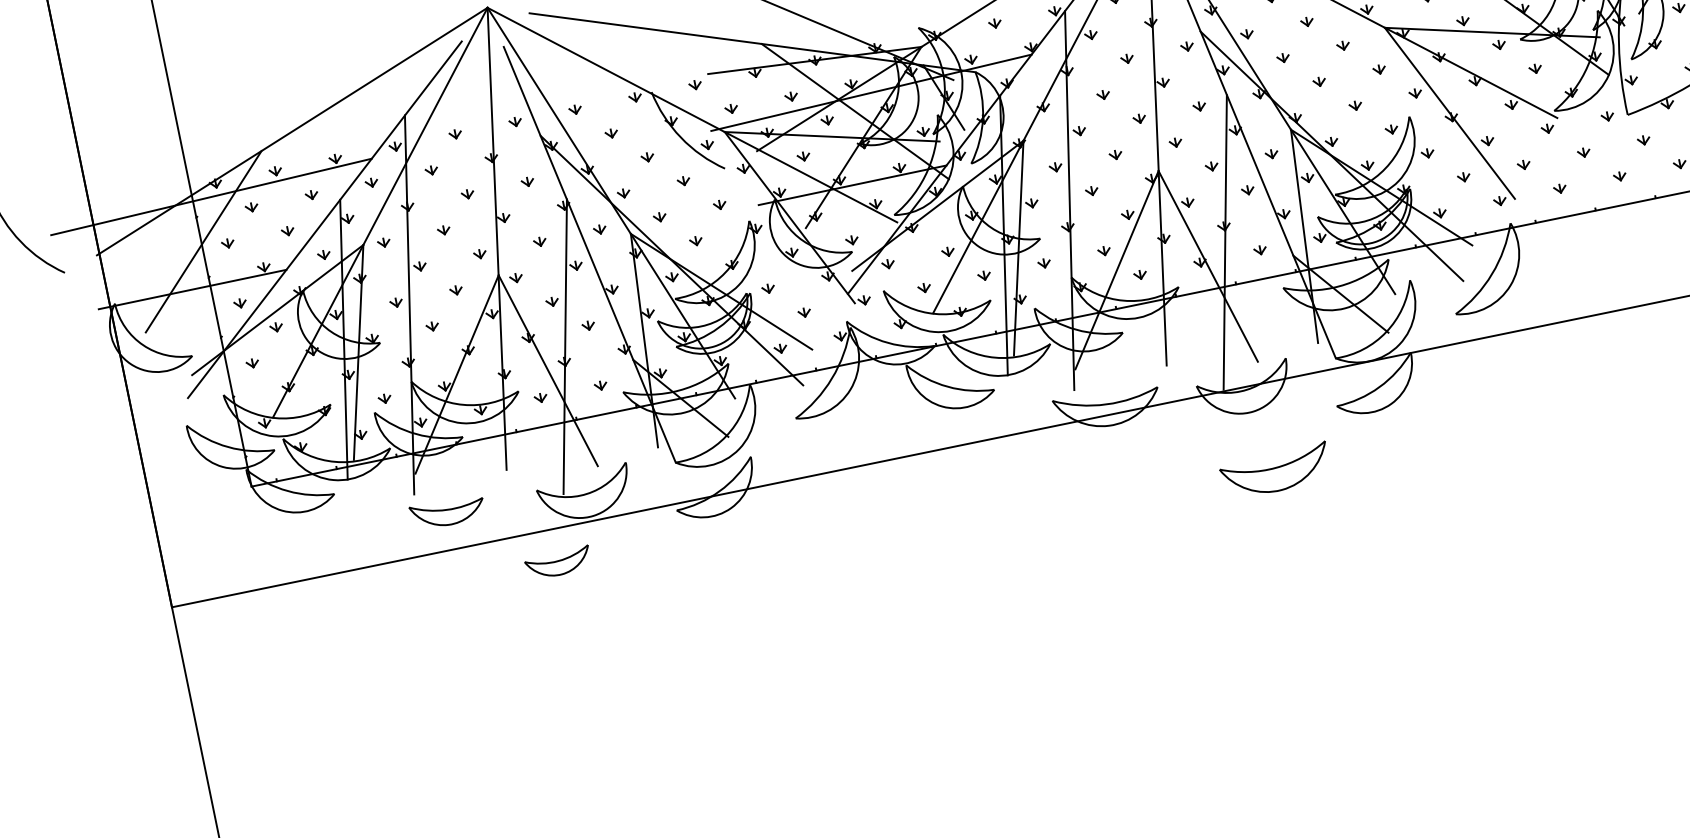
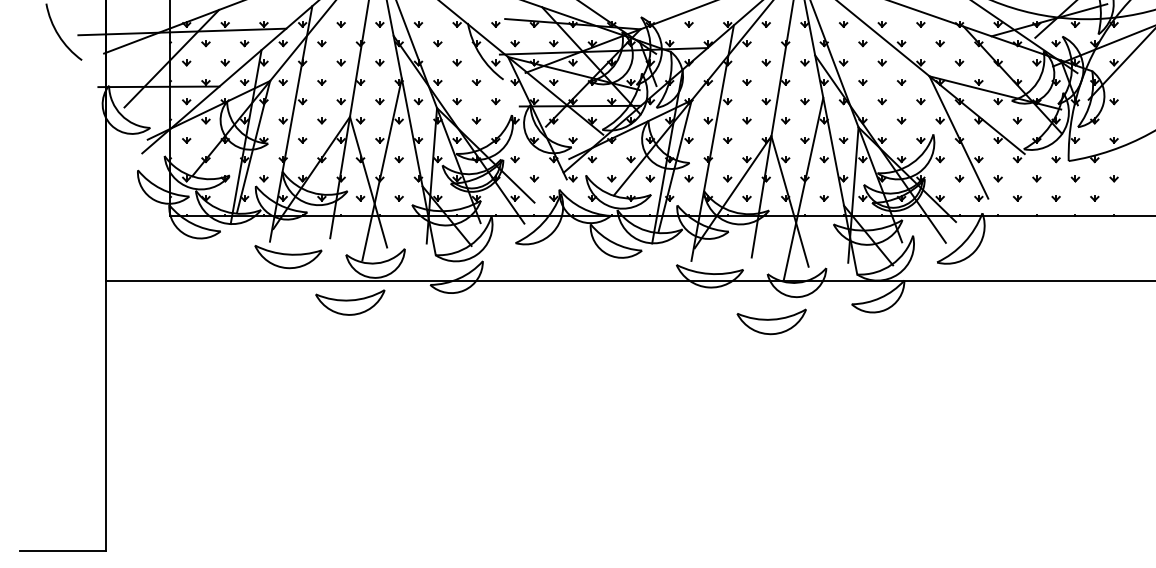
part: (1275, 470) -> (771, 321), moved
part: (448, 513) -> (288, 257), size x1.43
part: (558, 563) -> (350, 302), size x1.67

